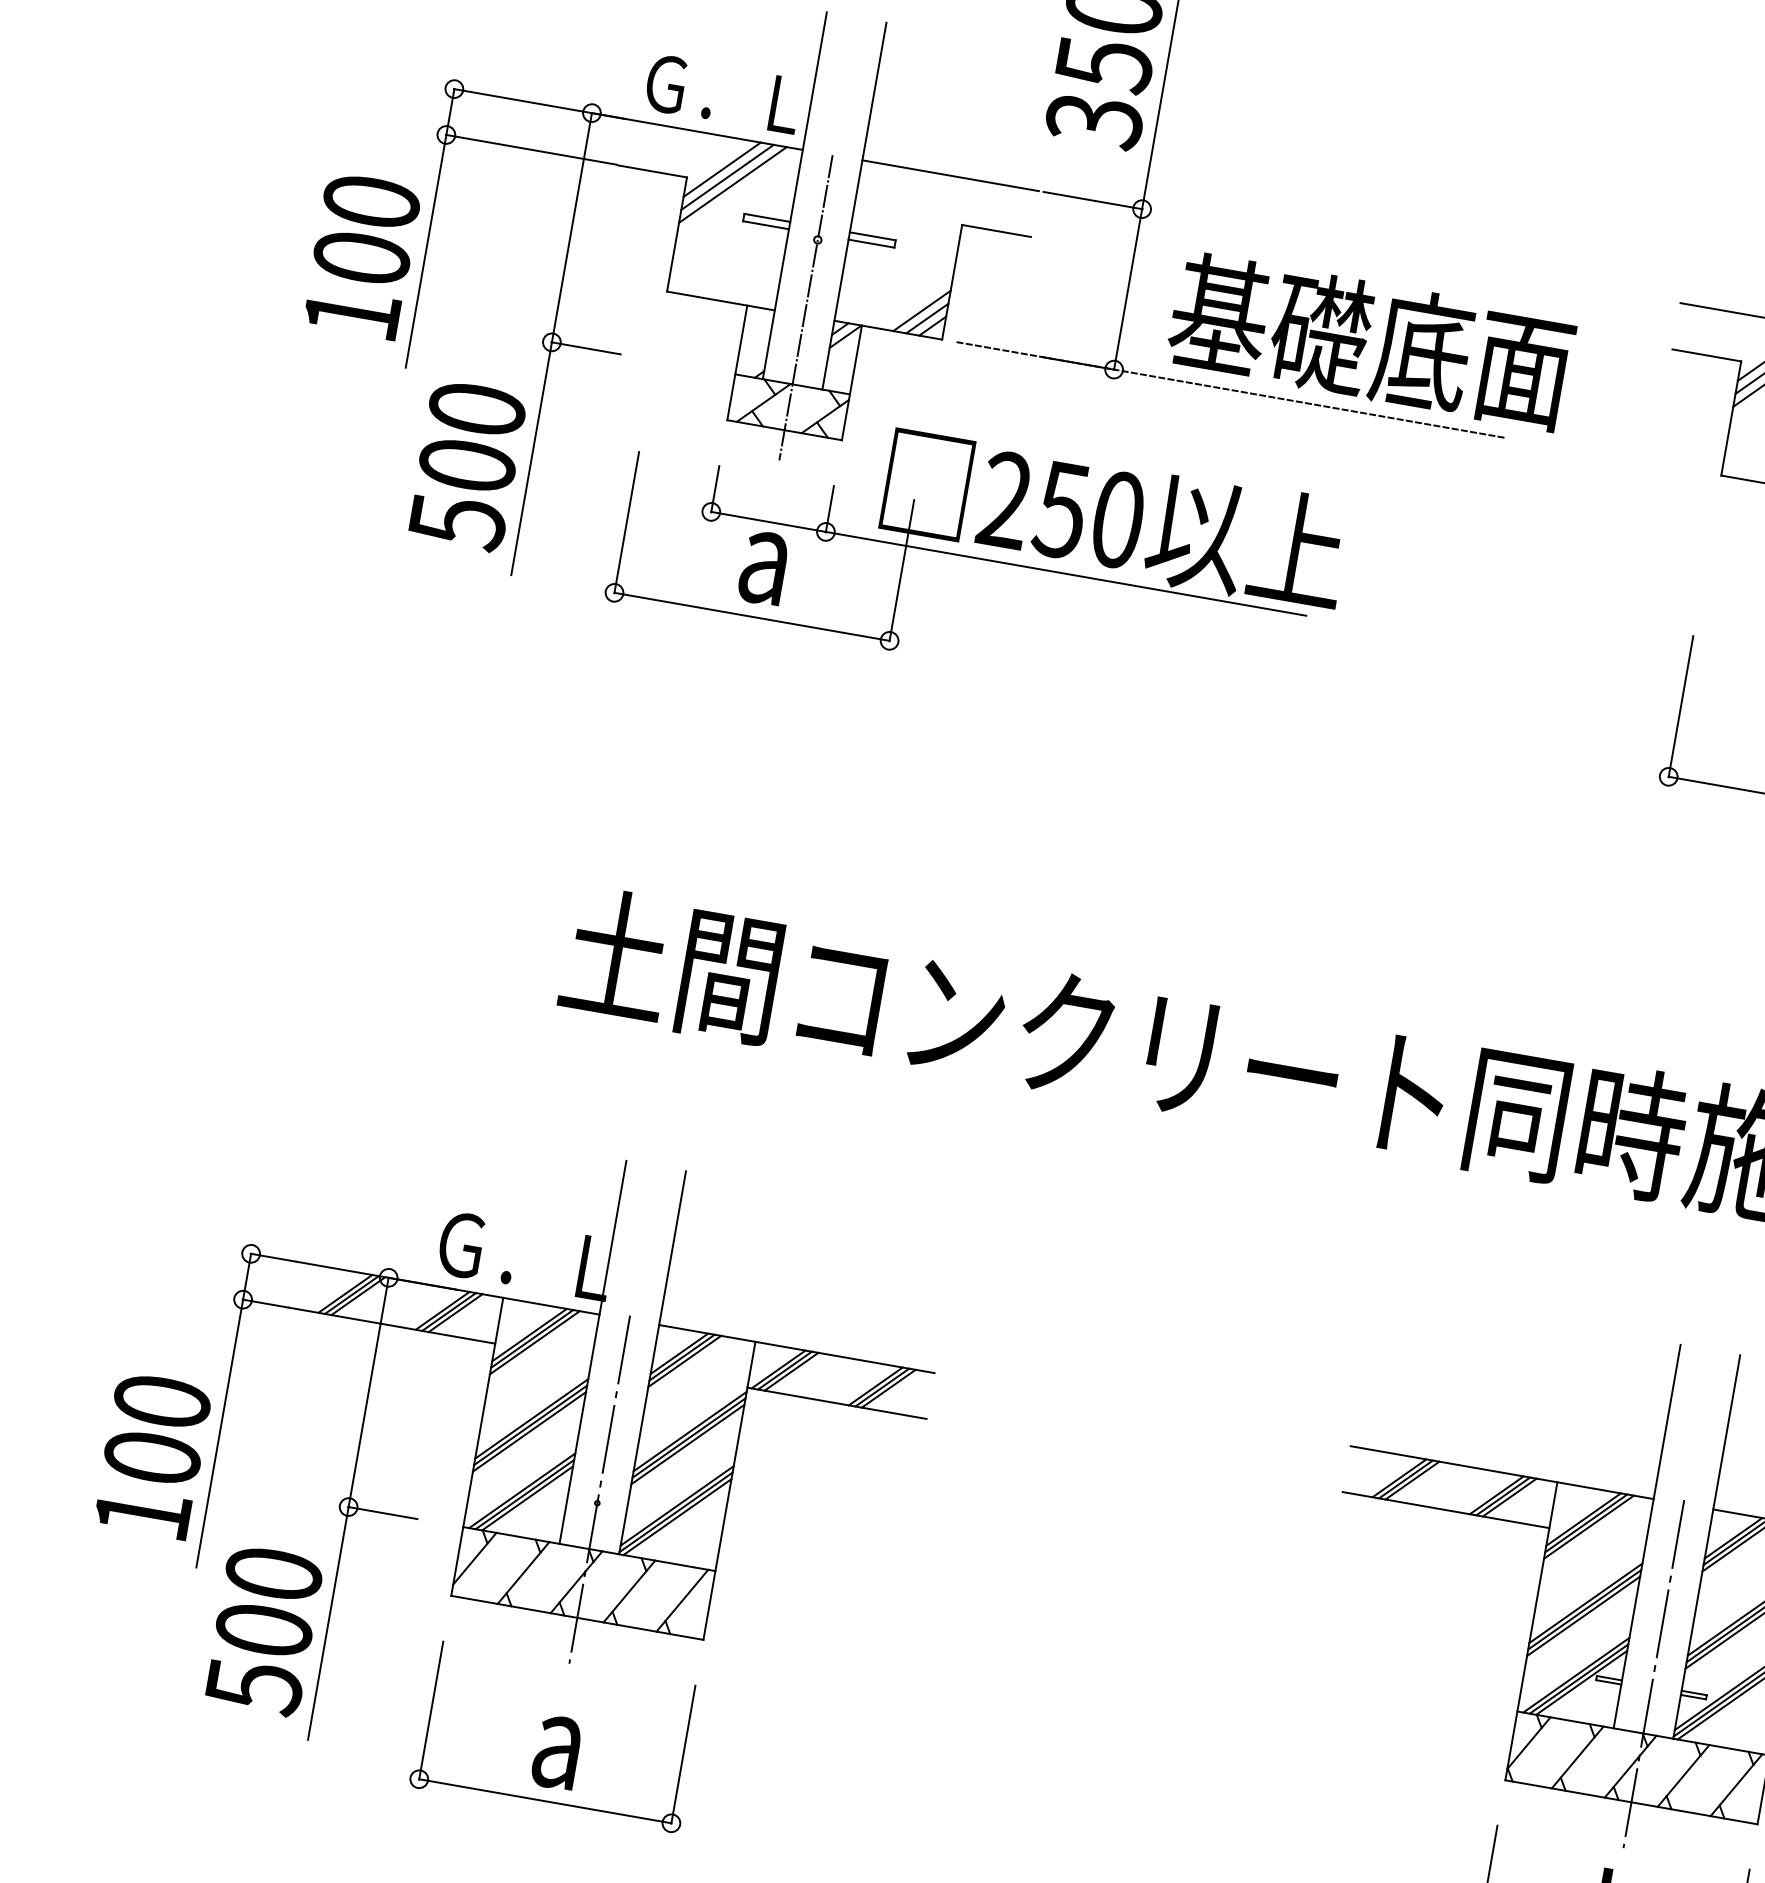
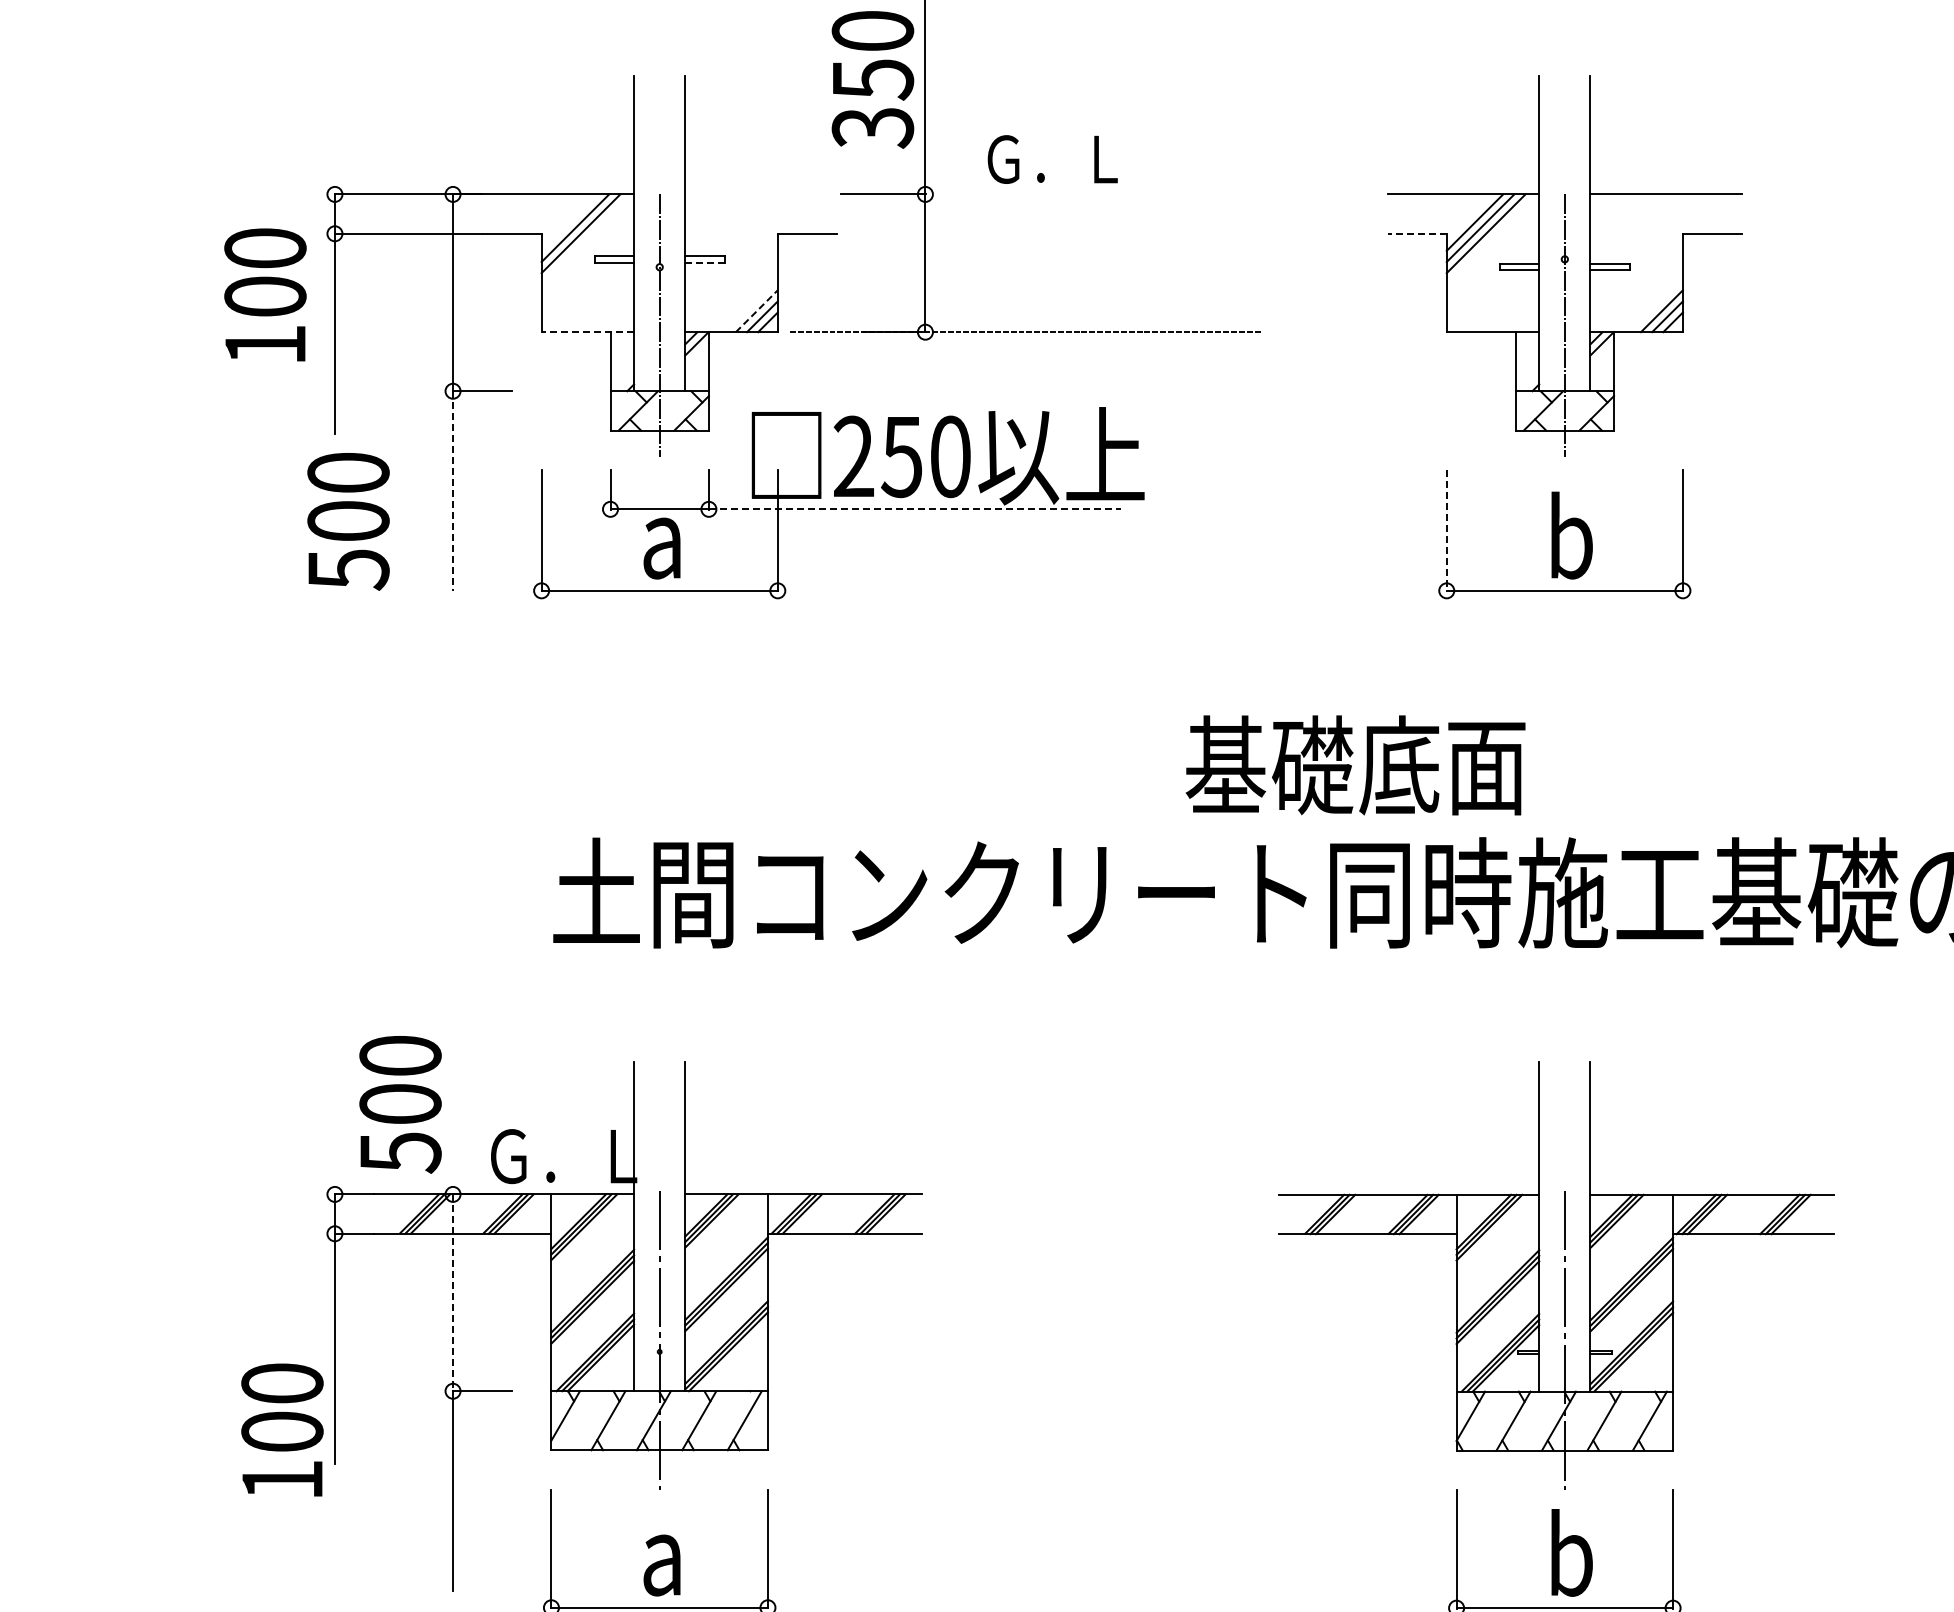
text: (723, 94) -> (1052, 159), moved
line: (721, 169) -> (569, 222), removed
line: (950, 175) -> (760, 194), removed
line: (870, 243) -> (704, 262), solid -> dashed
text: (362, 255) -> (265, 294), moved
line: (720, 301) -> (587, 332), solid -> dashed
line: (921, 311) -> (756, 311), solid -> dashed
text: (1371, 341) -> (1355, 765), moved
line: (1707, 355) -> (1417, 234), solid -> dashed
line: (532, 459) -> (453, 491), solid -> dashed
text: (467, 465) -> (348, 521), moved
line: (1066, 574) -> (915, 509), solid -> dashed
line: (1680, 706) -> (1446, 530), solid -> dashed
line: (369, 1393) -> (453, 1293), solid -> dashed
text: (153, 1455) -> (282, 1429), moved
text: (264, 1630) -> (400, 1104), moved

